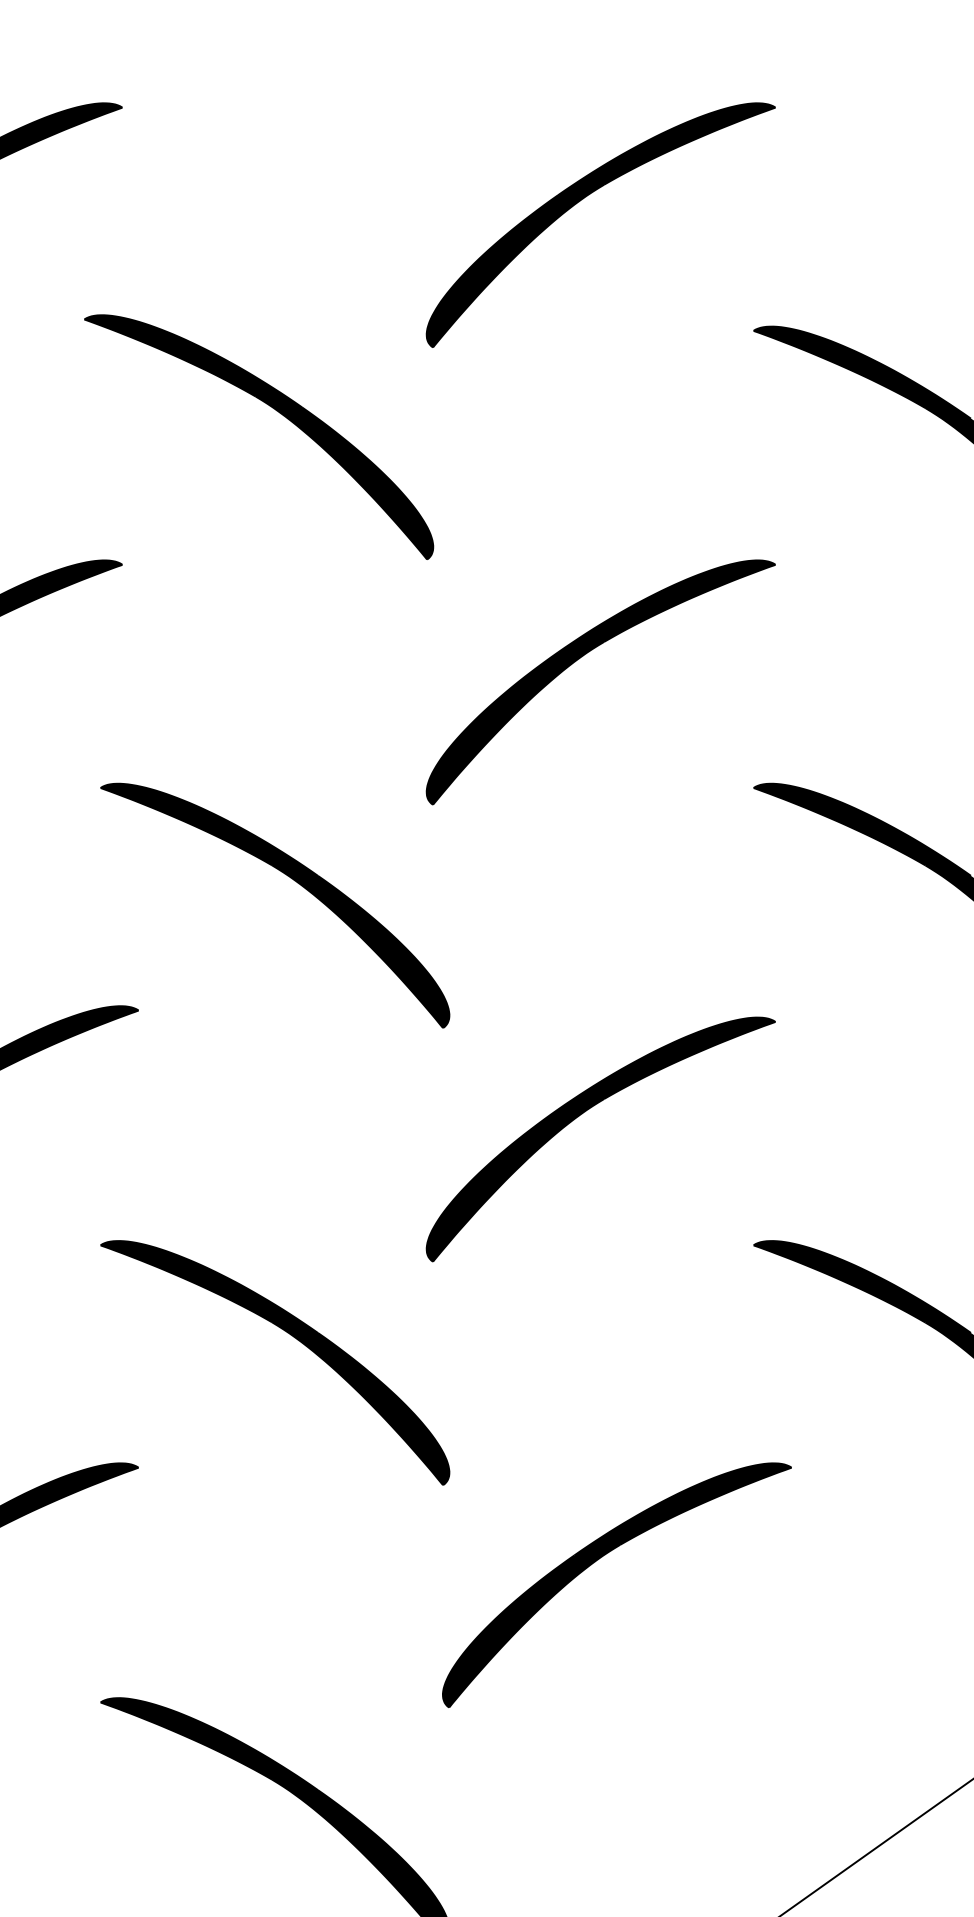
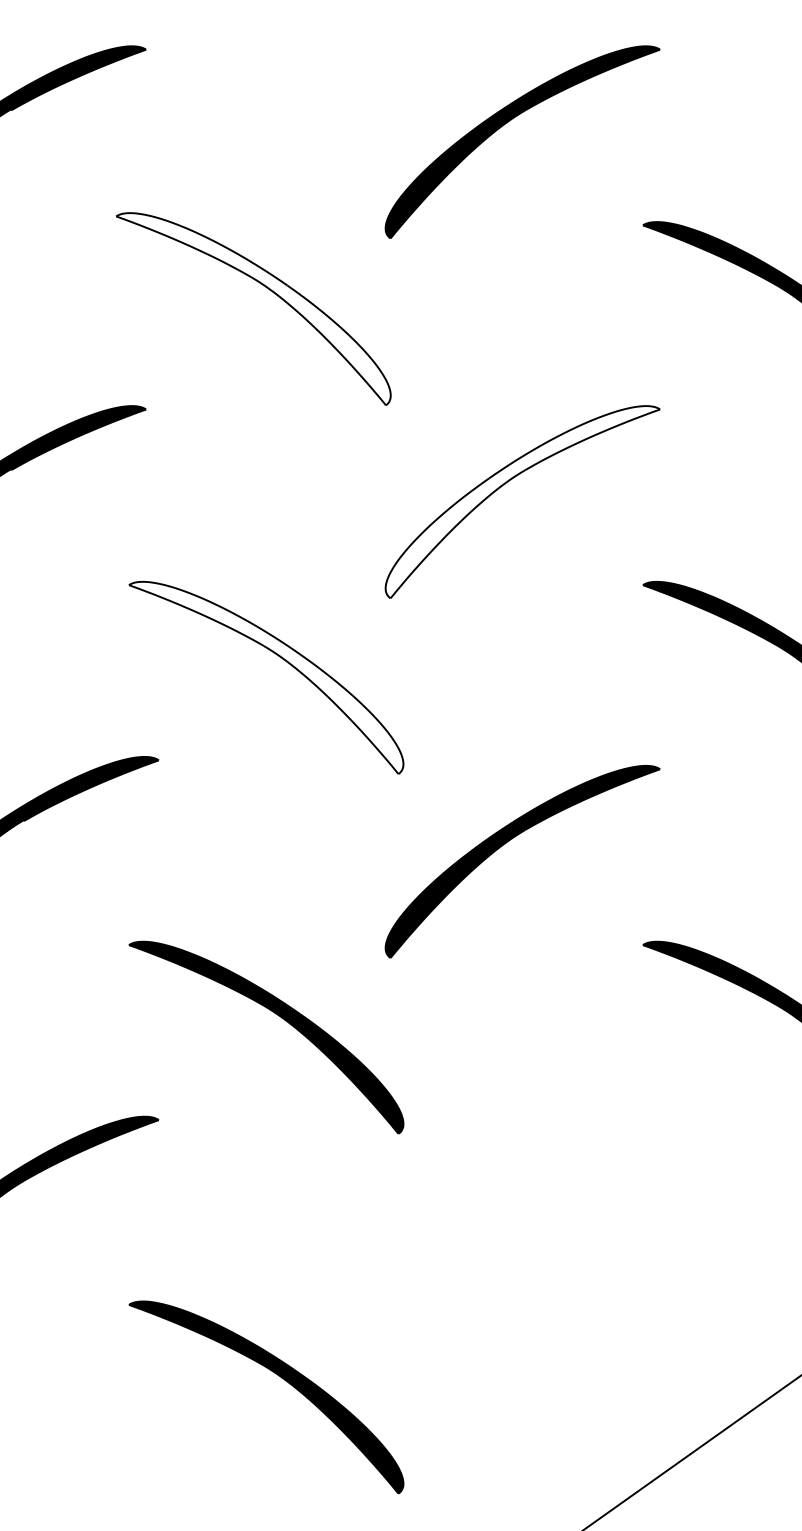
fill: (258, 437) -> (253, 309), removed
fill: (600, 682) -> (522, 502), removed
fill: (274, 905) -> (265, 677), removed
part: (601, 1558) -> (523, 1191), removed

